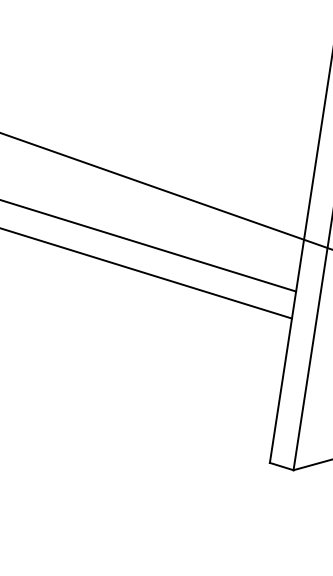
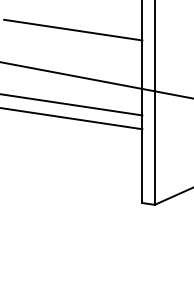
line: (187, 102) -> (73, 29), added

